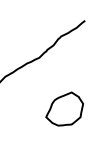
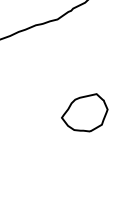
part: (64, 108) -> (85, 111), size x0.7

